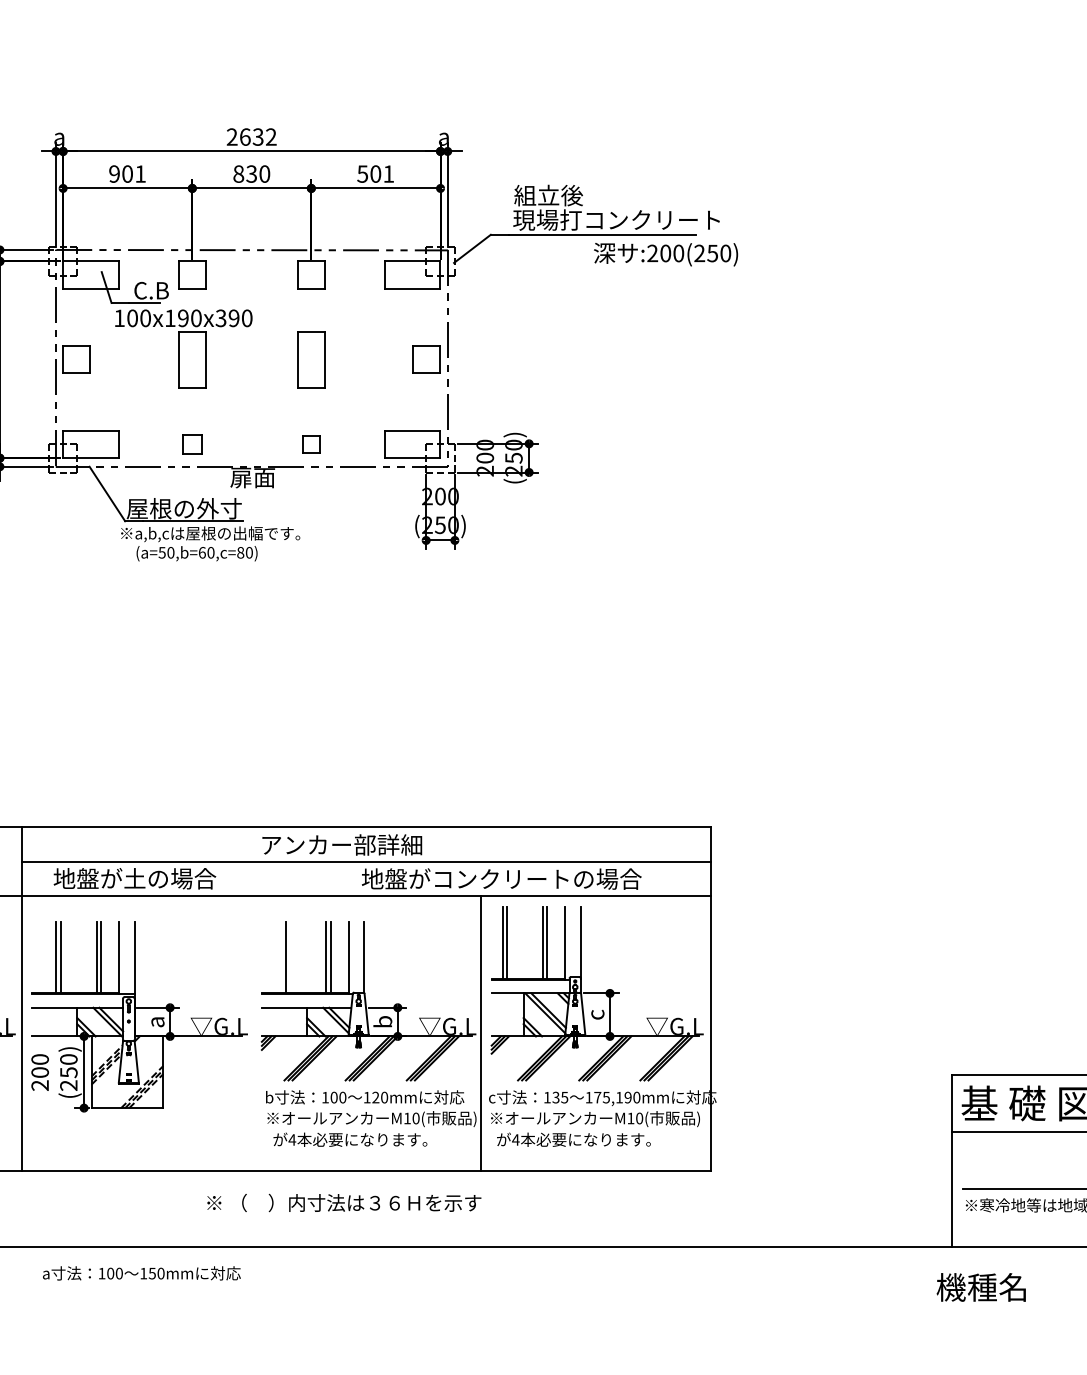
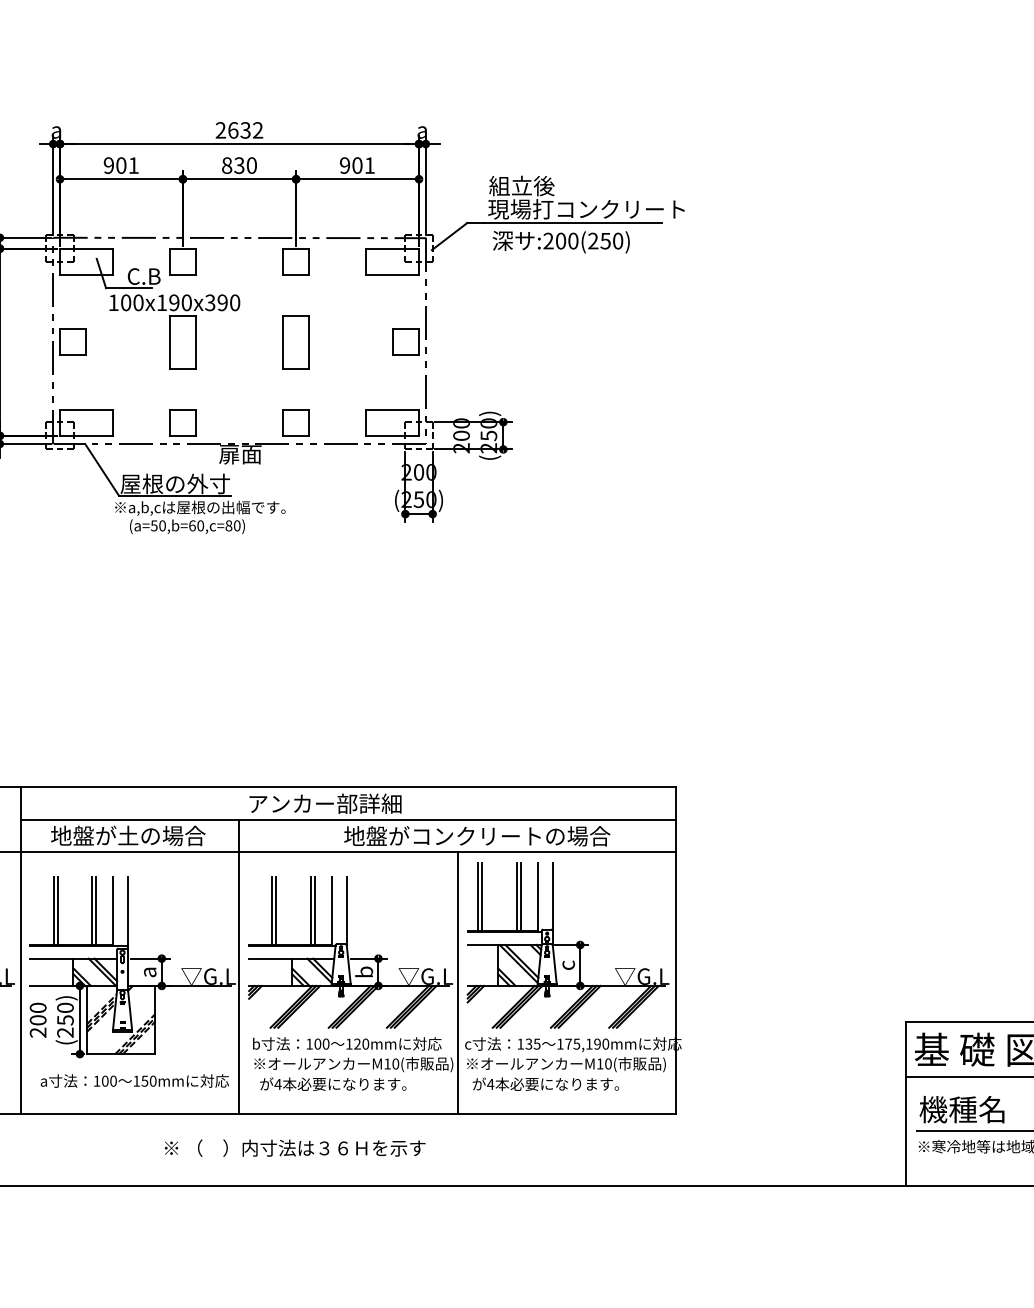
text: (362, 173) -> (344, 165), 501 -> 901
text: (666, 254) -> (561, 242), moved
part: (192, 444) -> (183, 422), size x1.43
part: (311, 444) -> (296, 422), size x1.67
line: (290, 957) -> (276, 910), added
line: (251, 1016) -> (239, 966), added
text: (344, 1202) -> (295, 1147), moved
text: (141, 1273) -> (134, 1081), moved
text: (980, 1287) -> (961, 1109), moved

